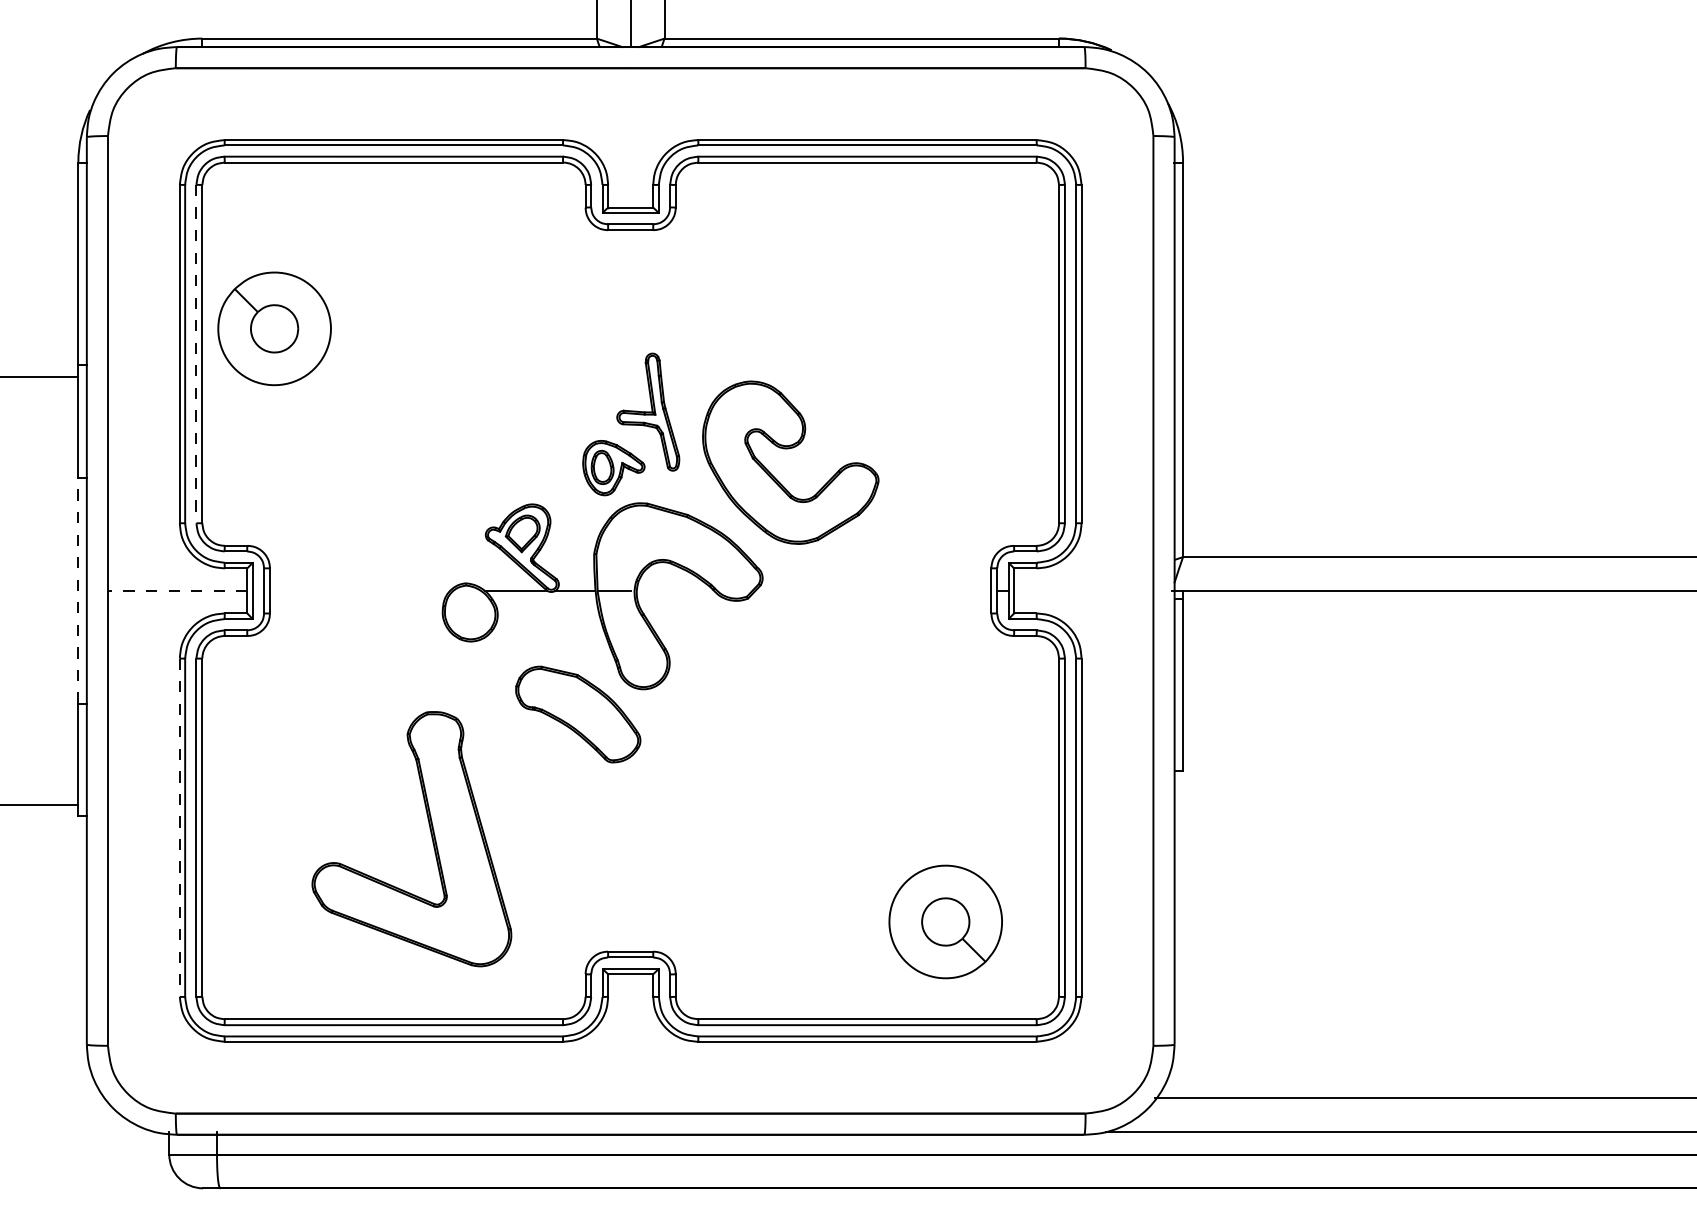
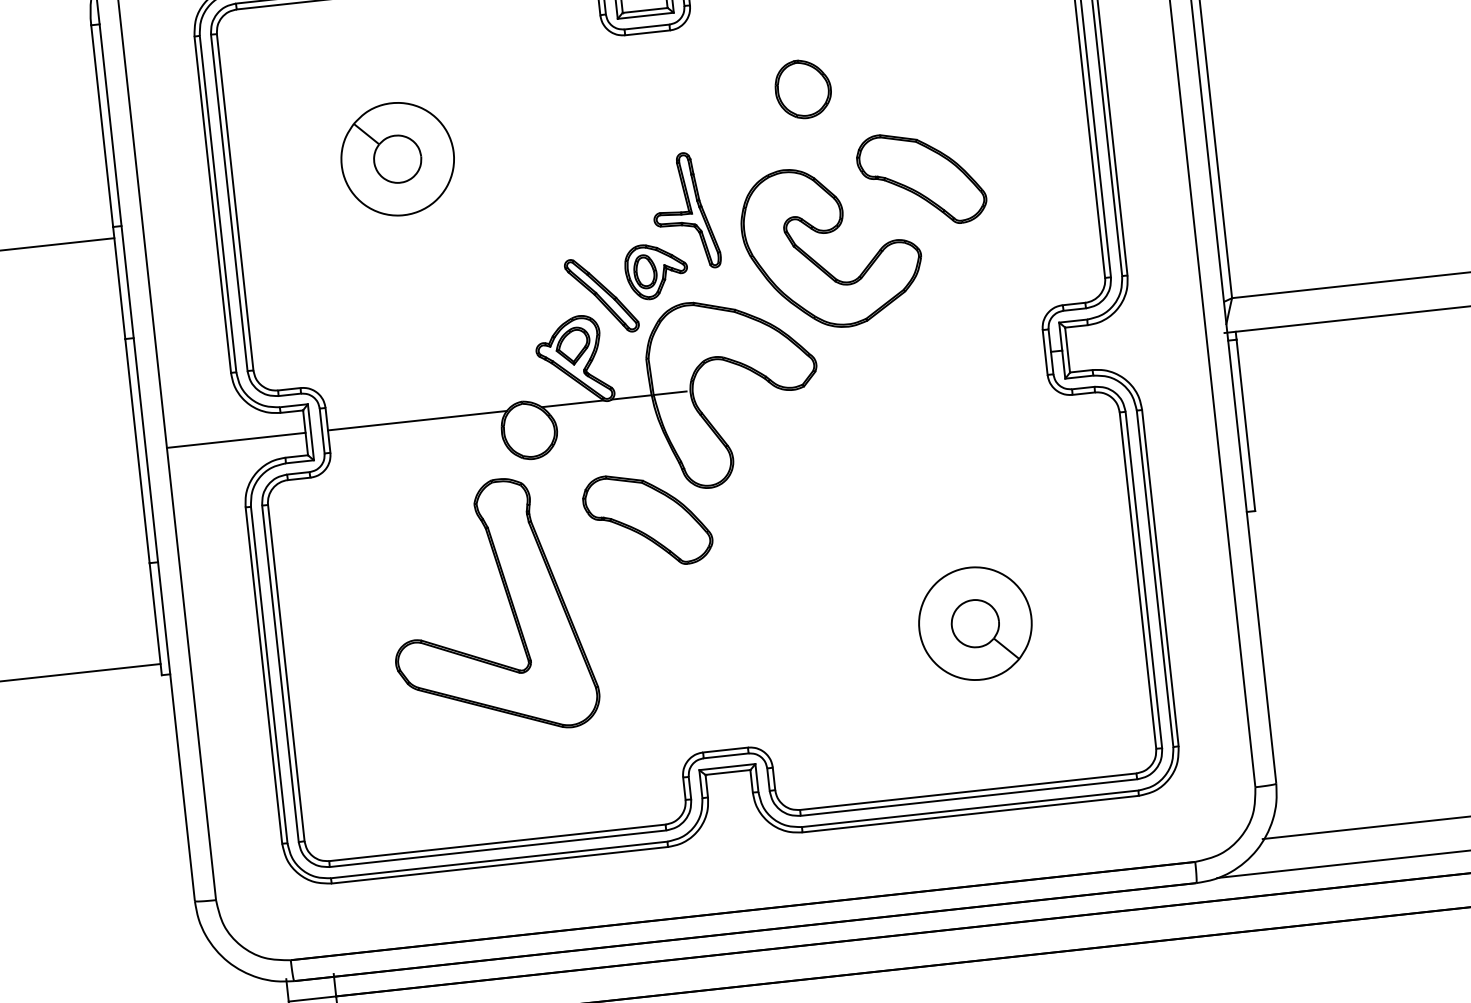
part: (779, 303) -> (803, 89), added
part: (274, 328) -> (397, 158), moved
line: (196, 354) -> (229, 203), dashed -> solid
part: (887, 404) -> (921, 178), added
part: (556, 486) -> (601, 295), added
line: (78, 590) -> (137, 450), dashed -> solid
line: (177, 590) -> (235, 439), dashed -> solid
line: (360, 590) -> (417, 420), added
line: (179, 828) -> (263, 676), dashed -> solid
part: (430, 833) -> (507, 600), moved
part: (945, 921) -> (975, 623), moved

